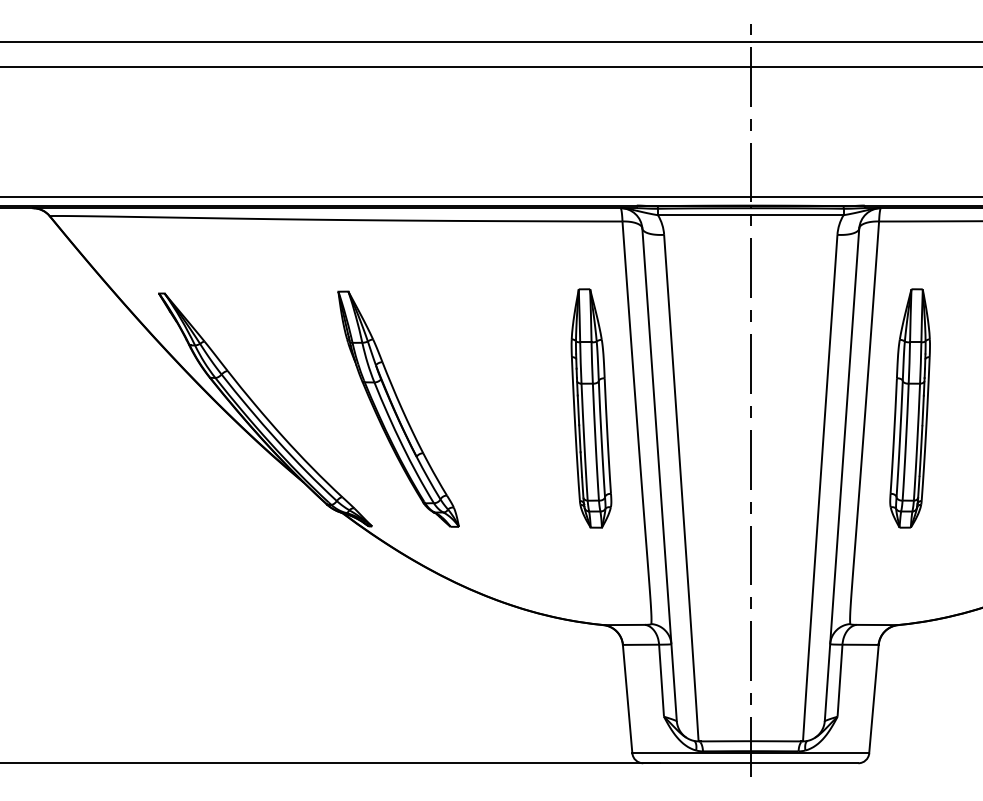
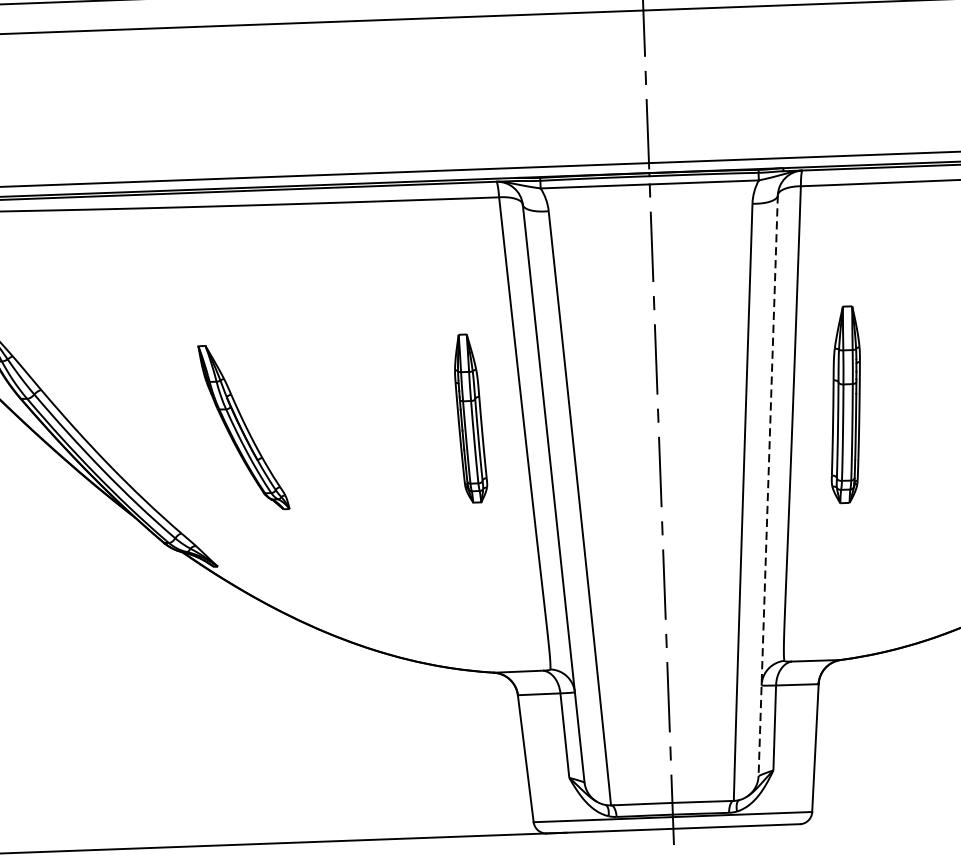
part: (398, 408) -> (243, 426), size x0.6
part: (591, 408) -> (470, 418), size x0.6
part: (909, 408) -> (844, 404), size x0.7
line: (842, 474) -> (768, 485), solid -> dashed

